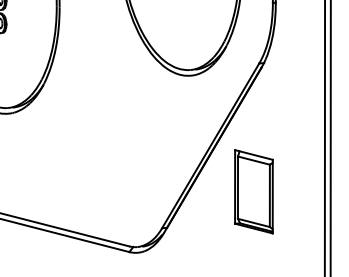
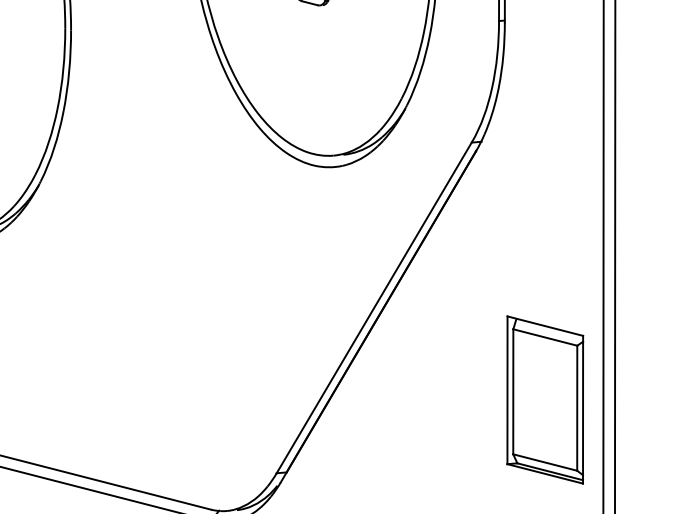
part: (253, 191) -> (544, 399), moved

